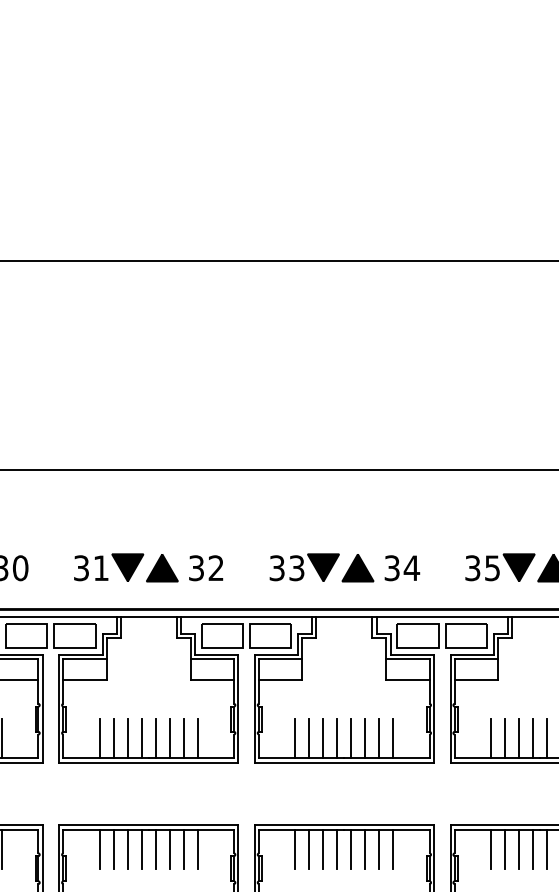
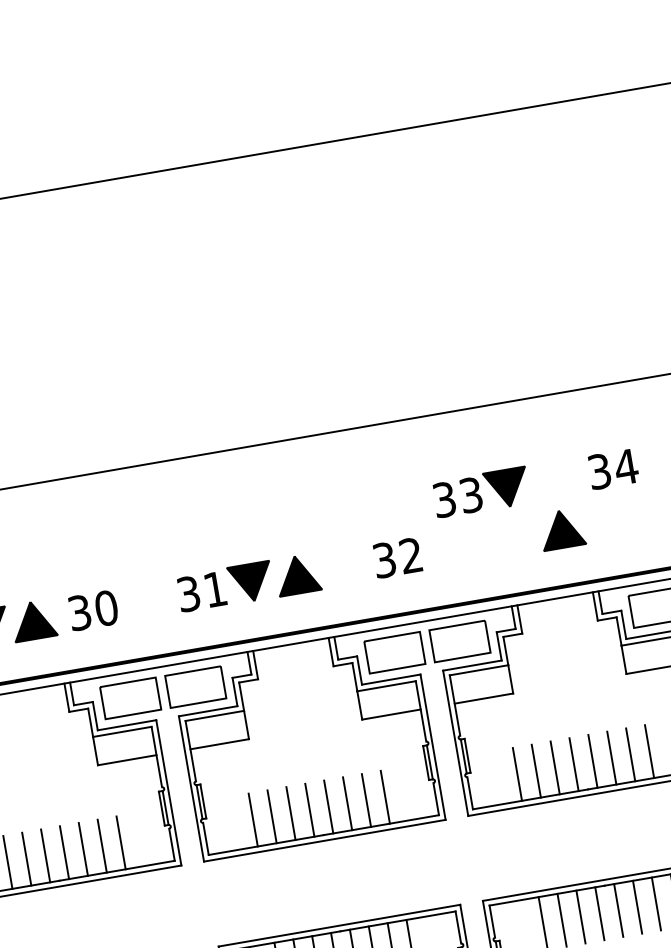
part: (304, 567) -> (481, 492), moved
text: (206, 568) -> (398, 558), moved
text: (402, 568) -> (613, 469), moved

